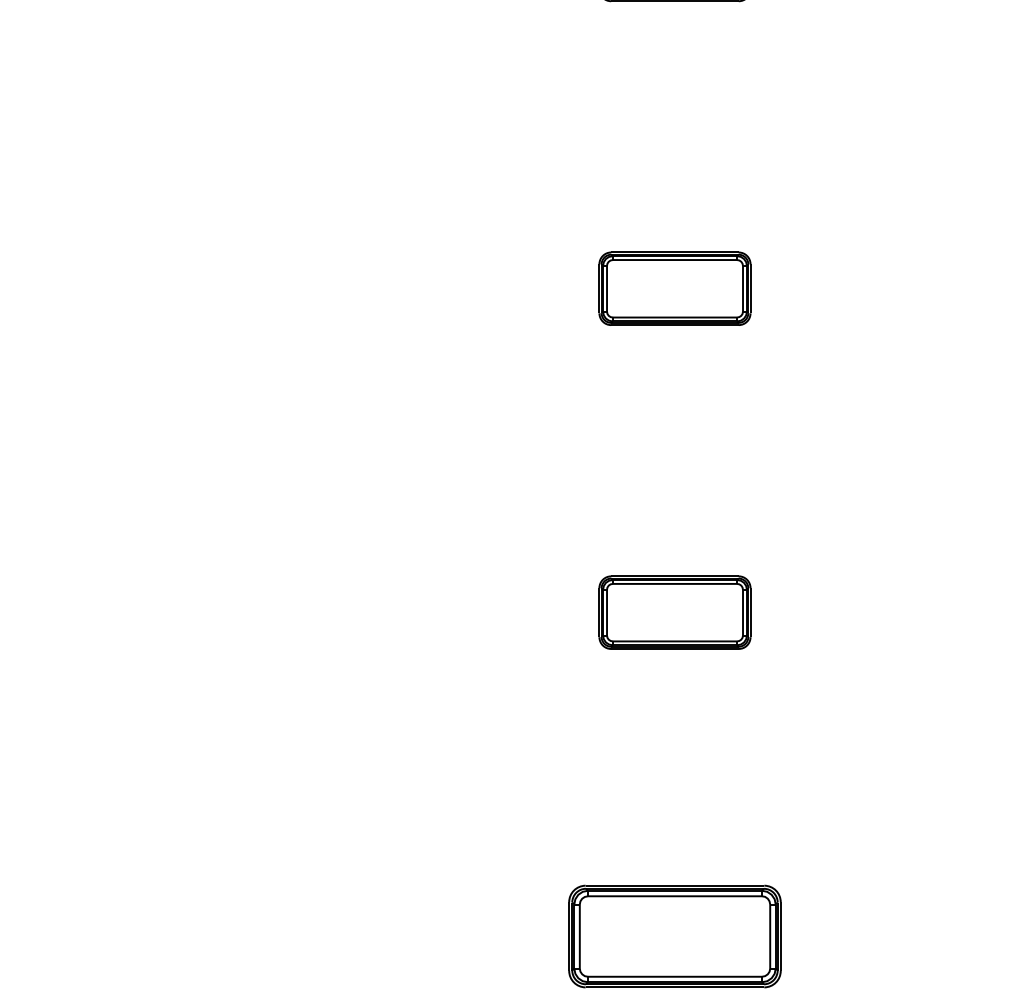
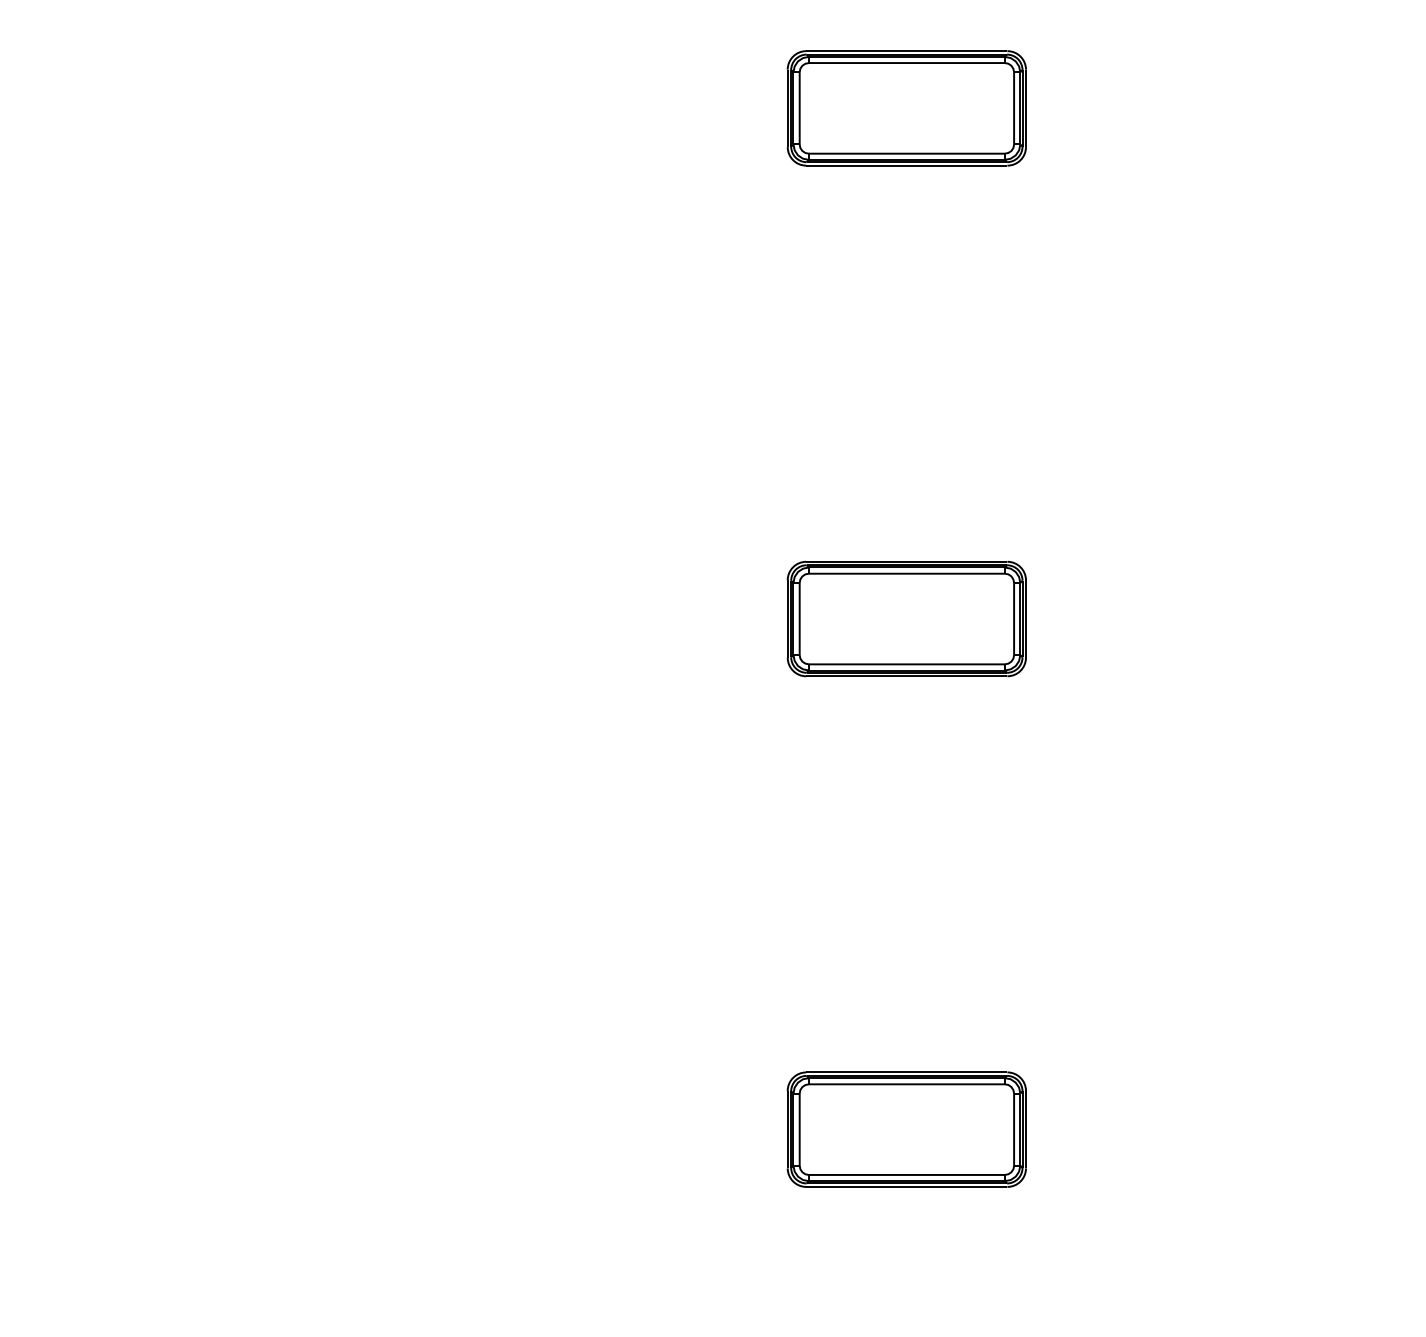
part: (674, 936) -> (906, 1129), size x0.71

